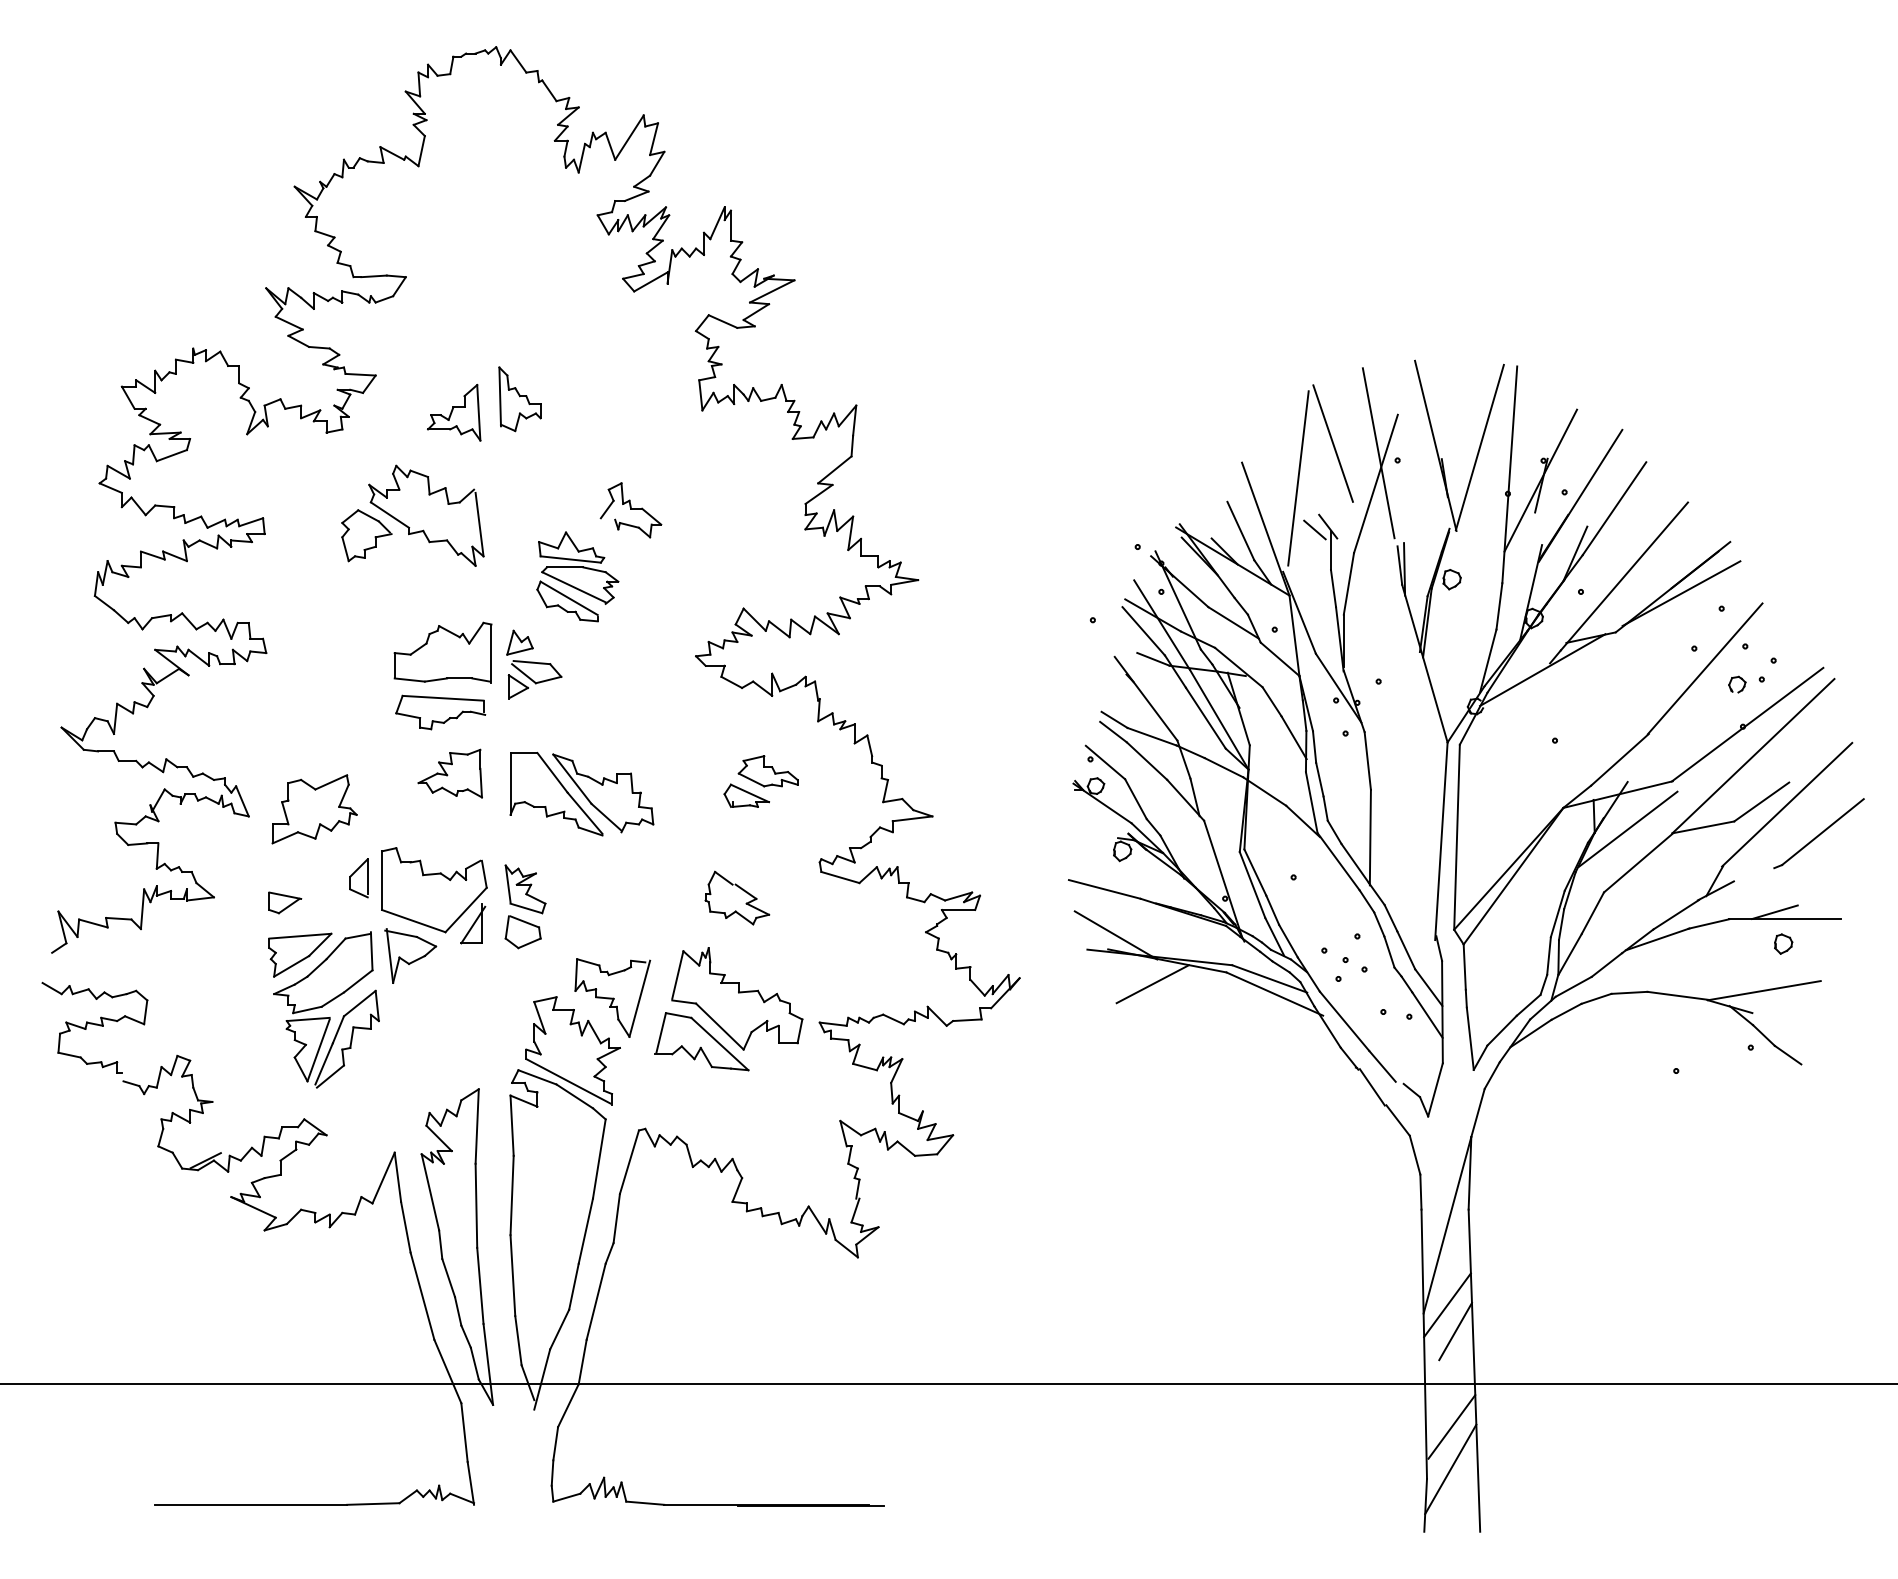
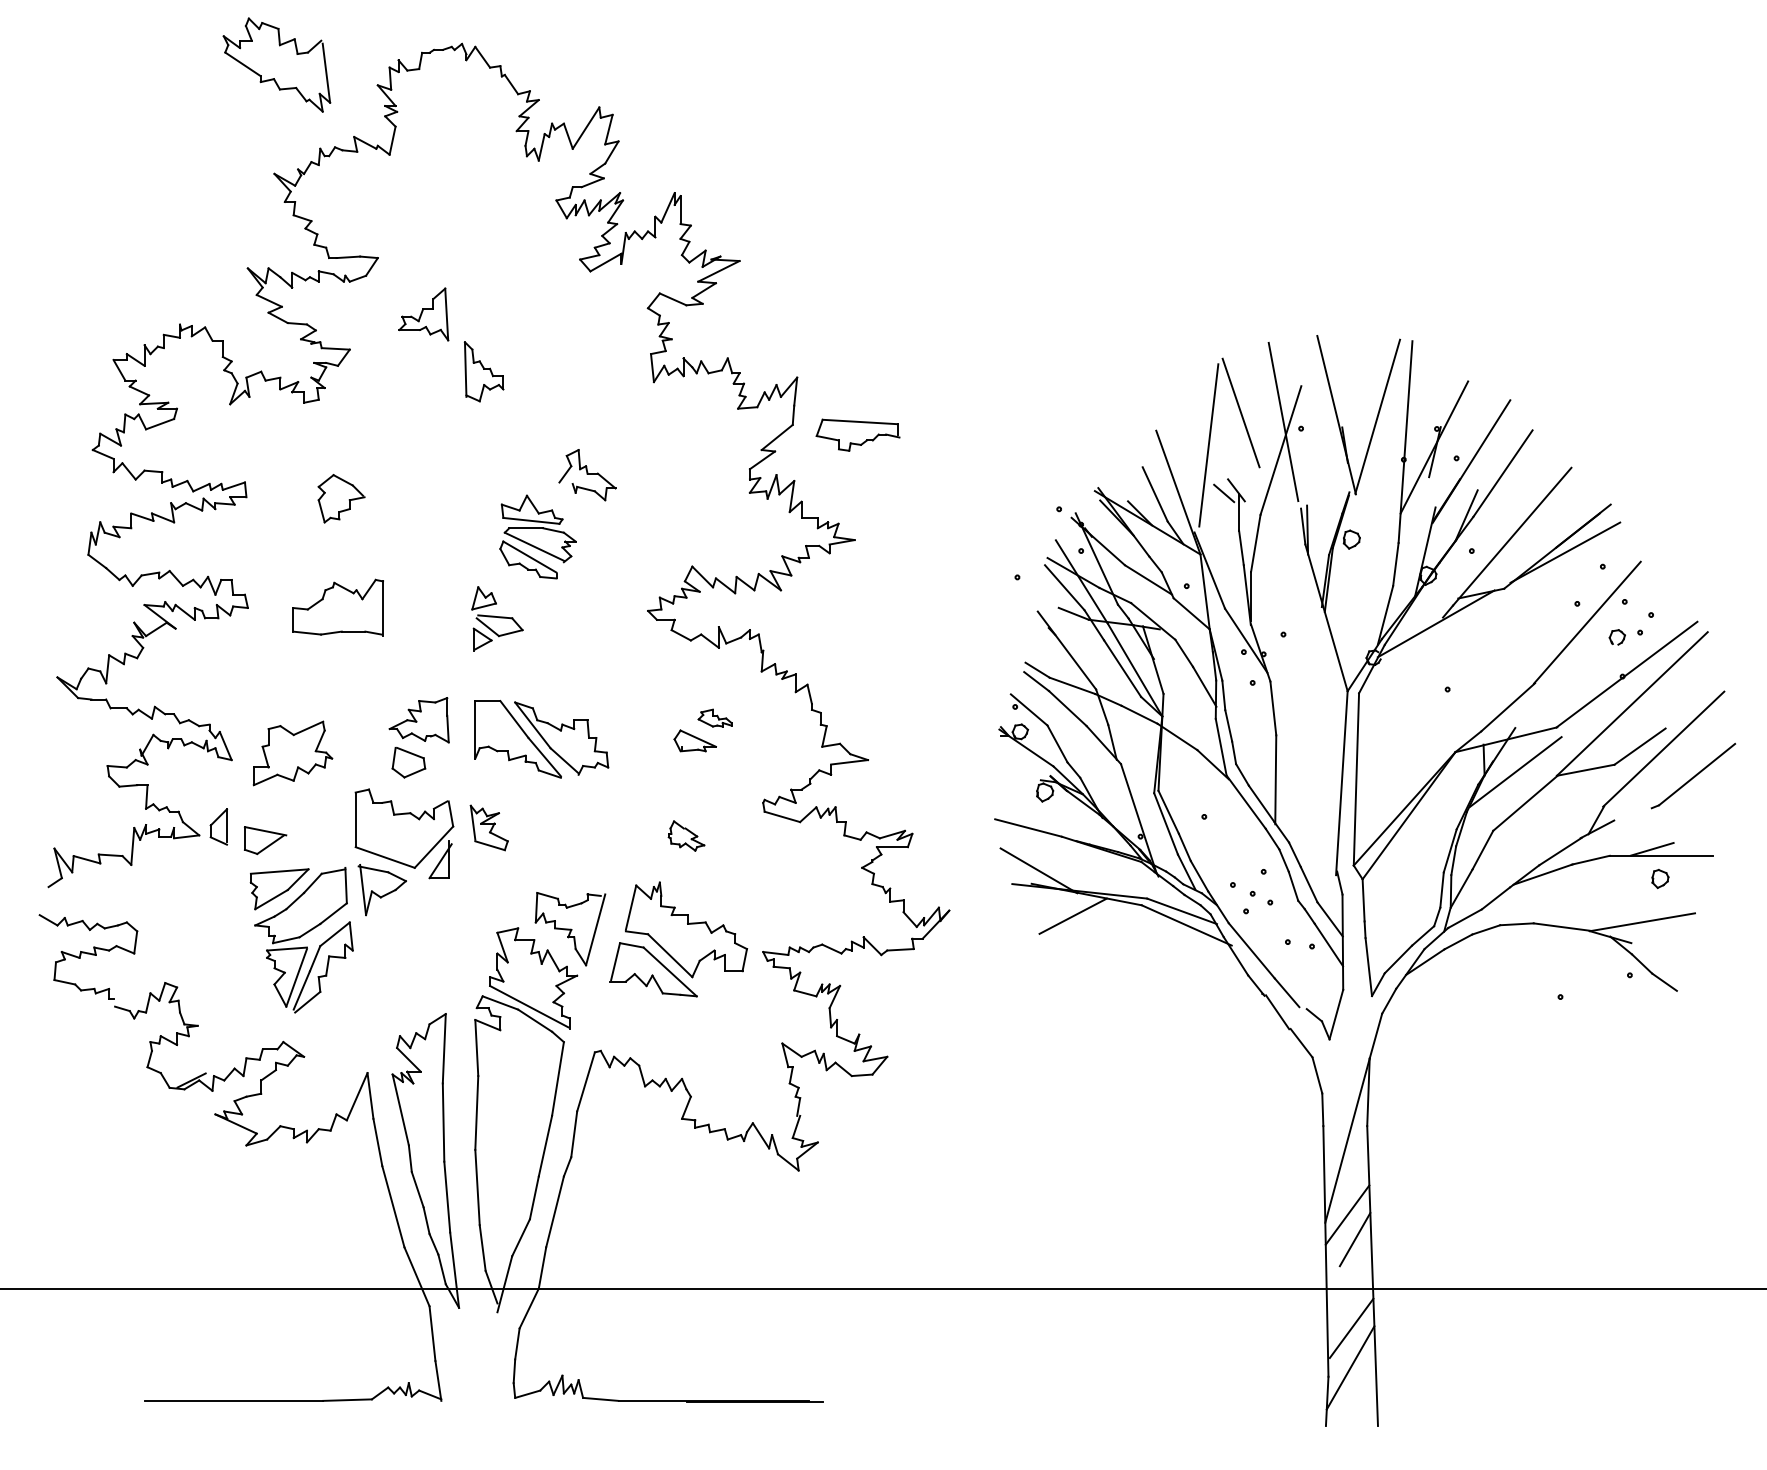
part: (454, 412) -> (424, 314), moved
part: (426, 515) -> (277, 64), moved
part: (442, 652) -> (337, 607), moved
part: (440, 712) -> (857, 435), moved
part: (767, 771) -> (714, 718), size x0.6
part: (358, 878) -> (218, 827), moved
part: (737, 897) -> (686, 835), size x0.6
part: (285, 902) -> (265, 840), size x1.4
part: (522, 932) -> (408, 762), moved

